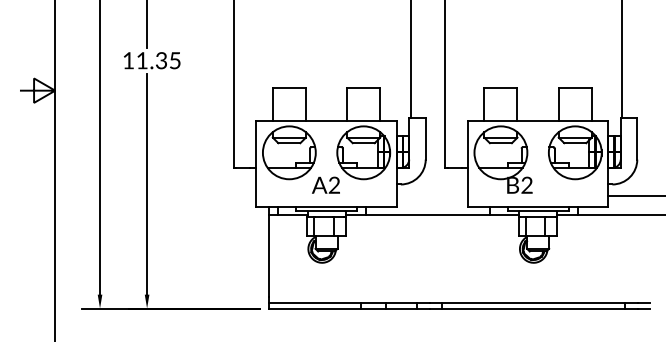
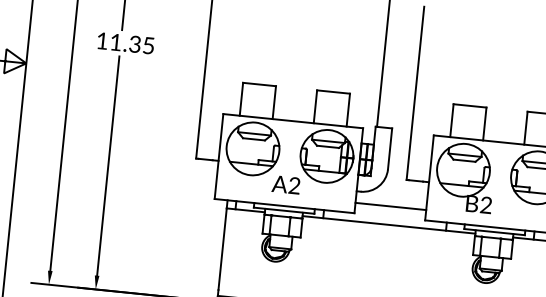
line: (431, 196) -> (390, 206), added

